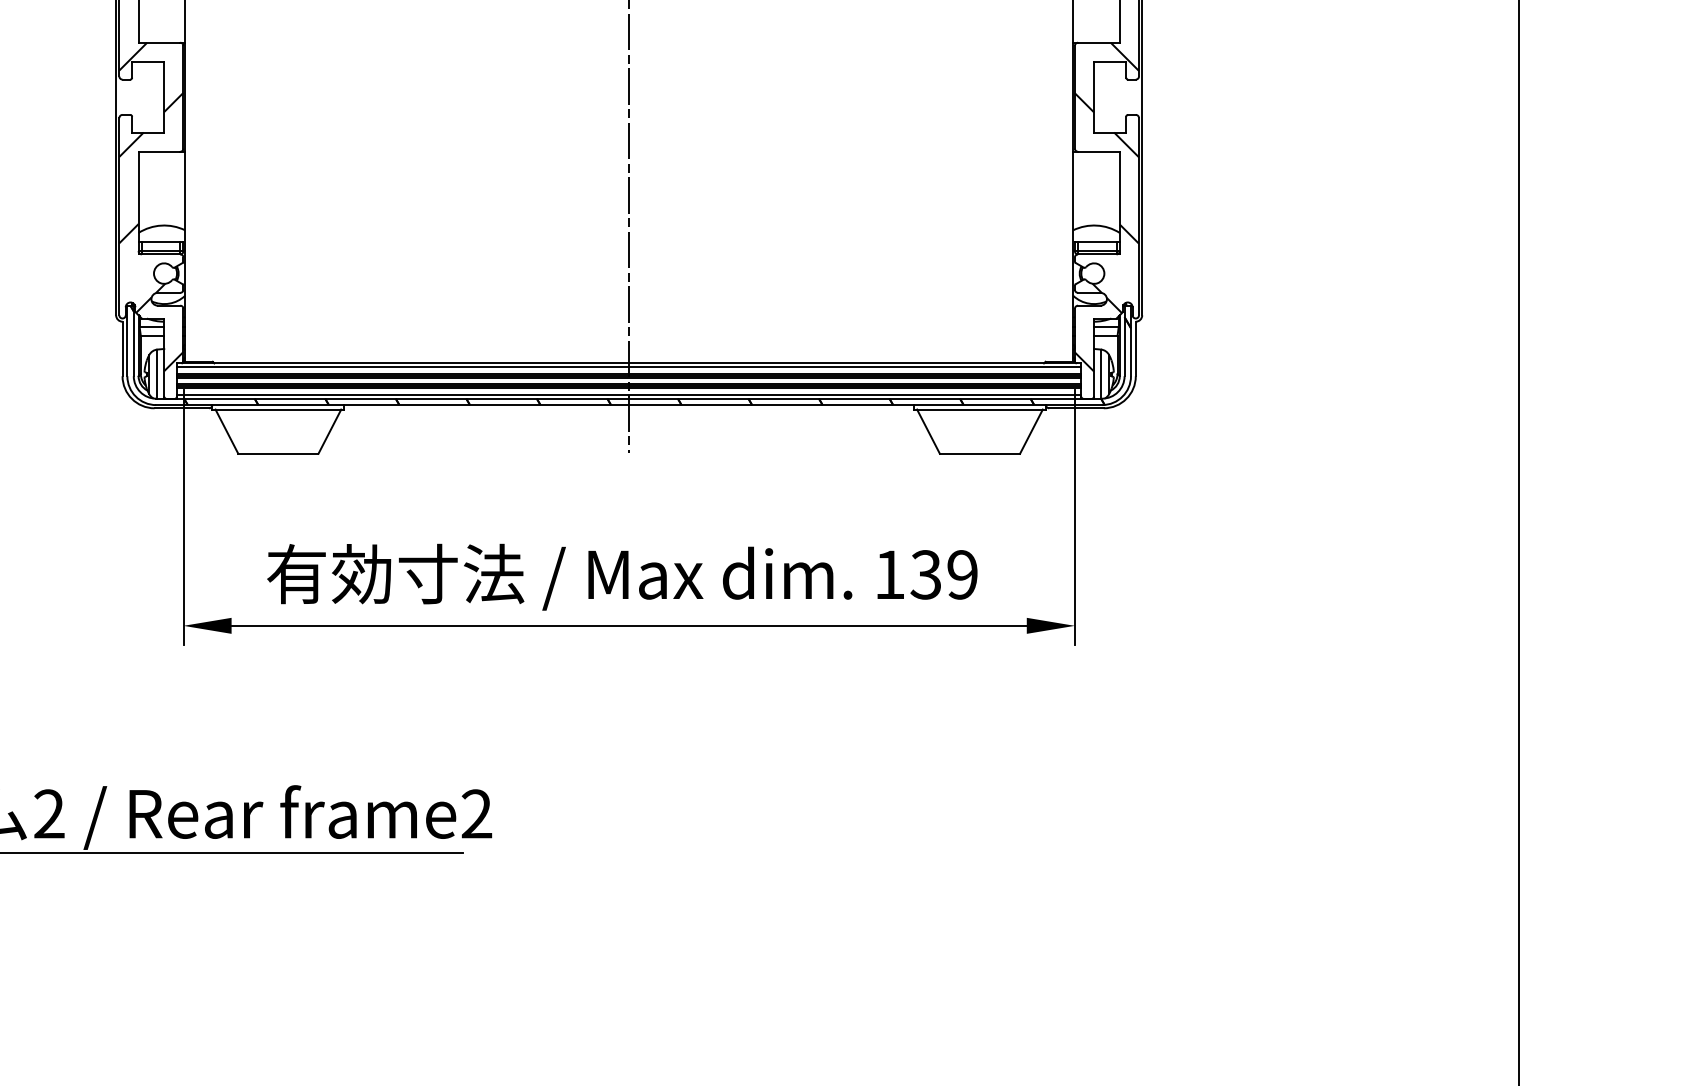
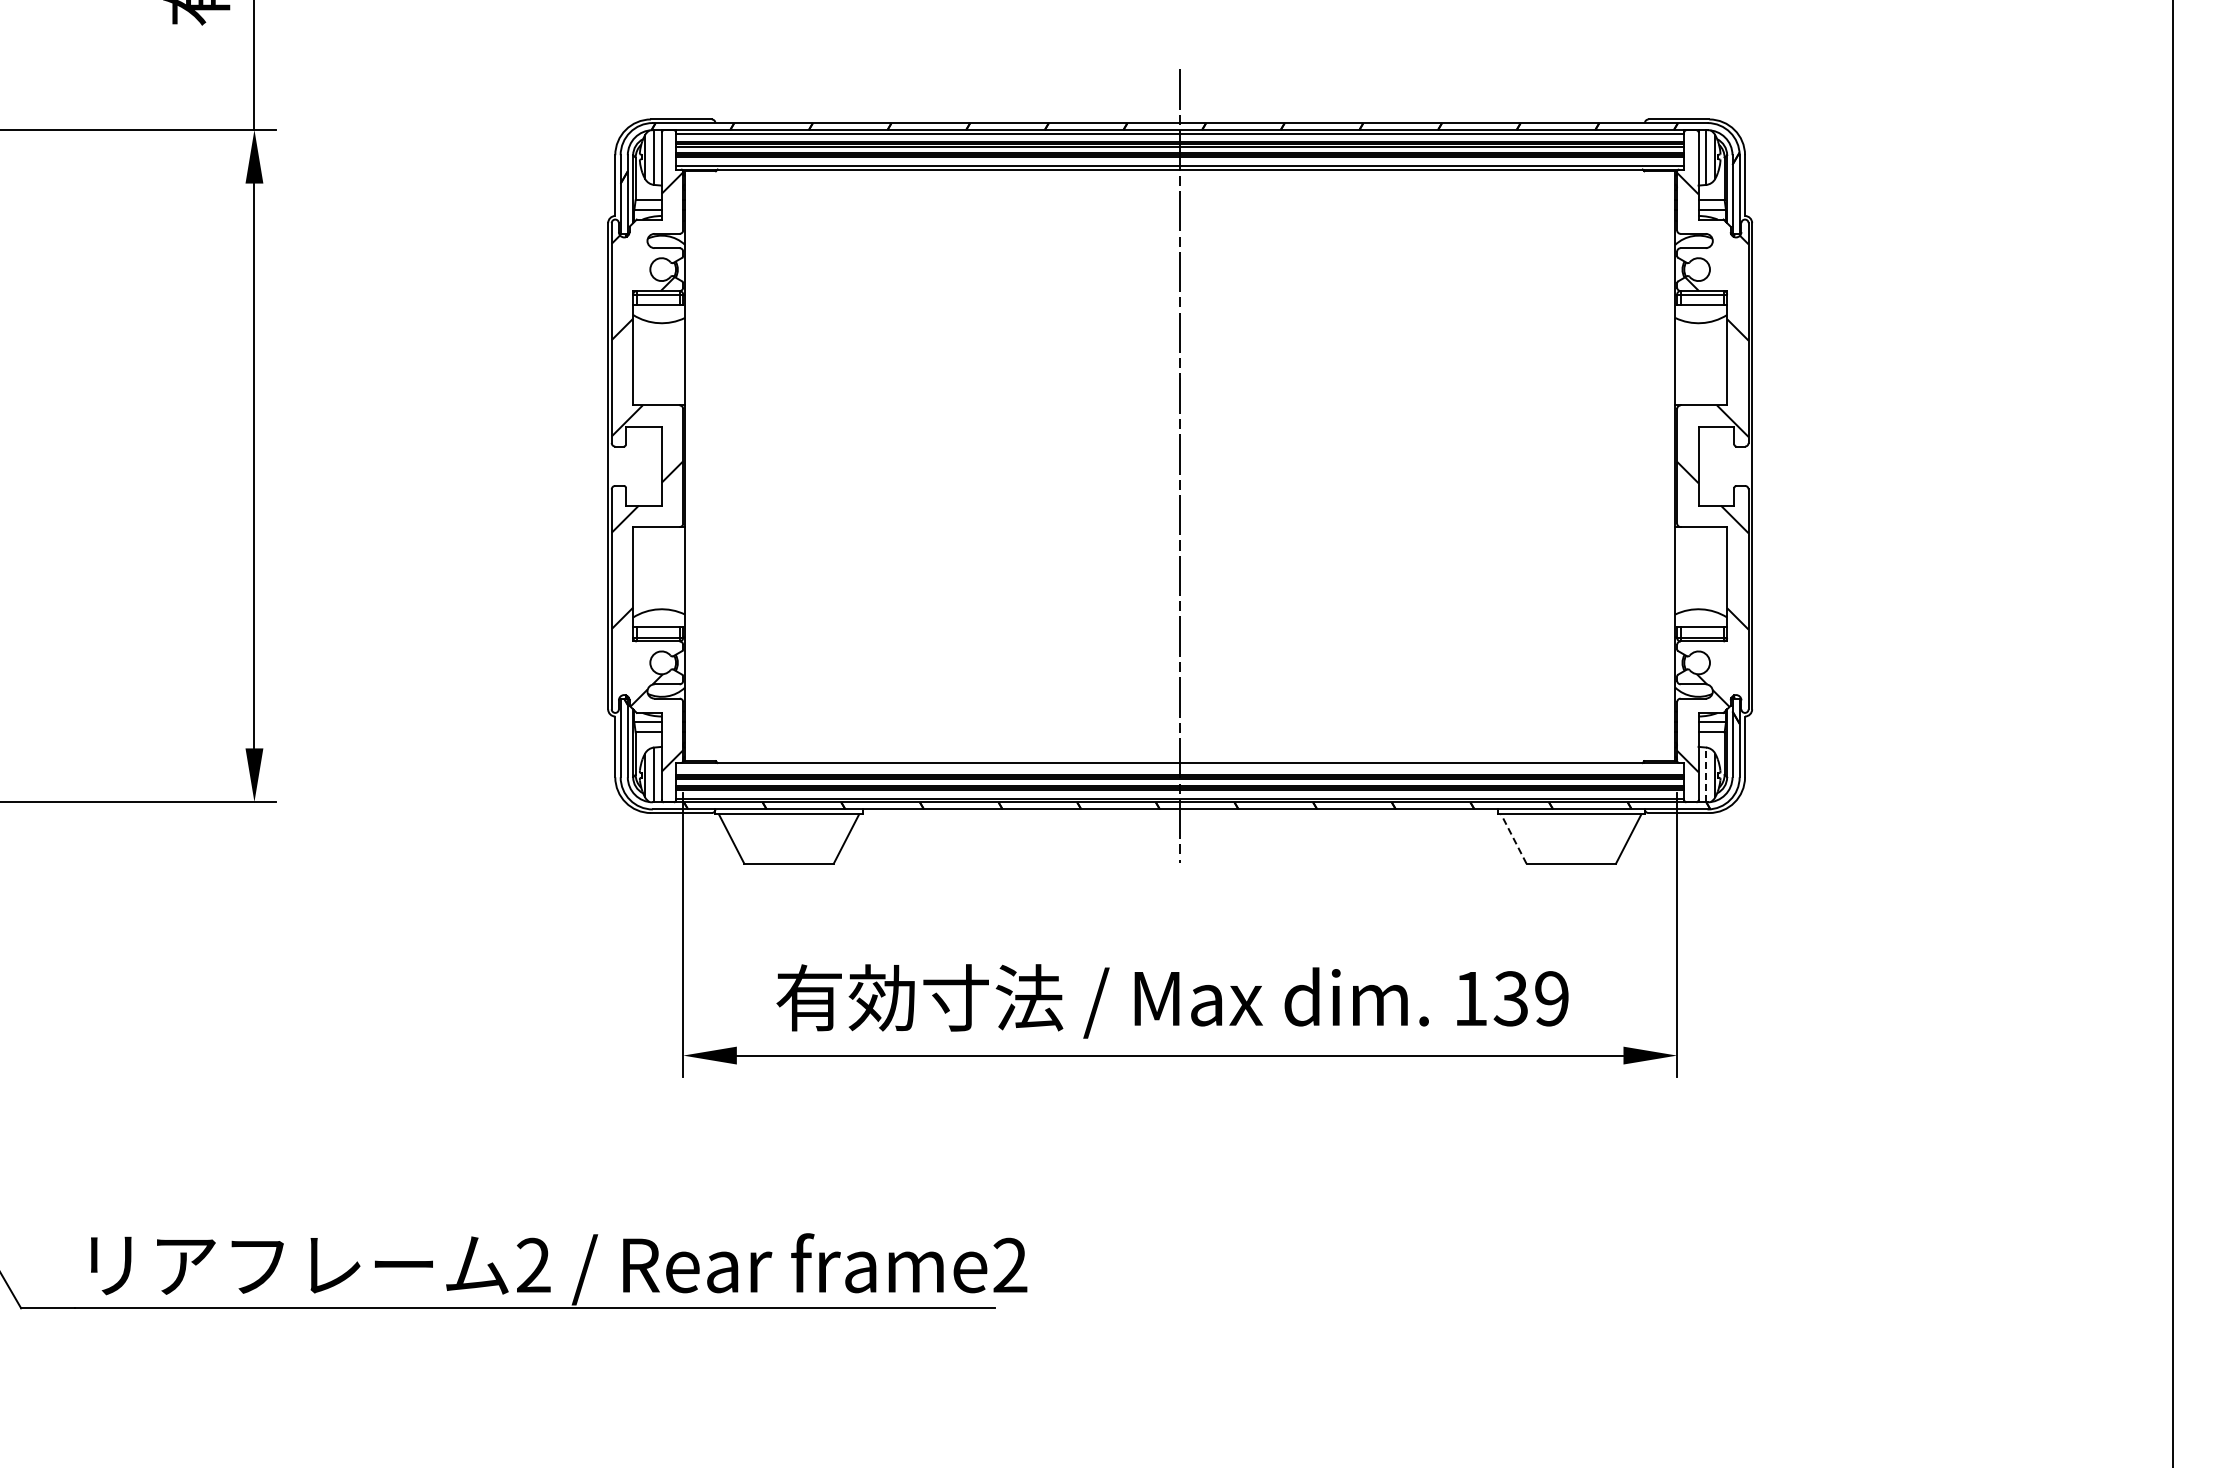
line: (629, 366) -> (1180, 766), removed
line: (1101, 373) -> (1706, 774), solid -> dashed
line: (928, 432) -> (1513, 839), solid -> dashed

